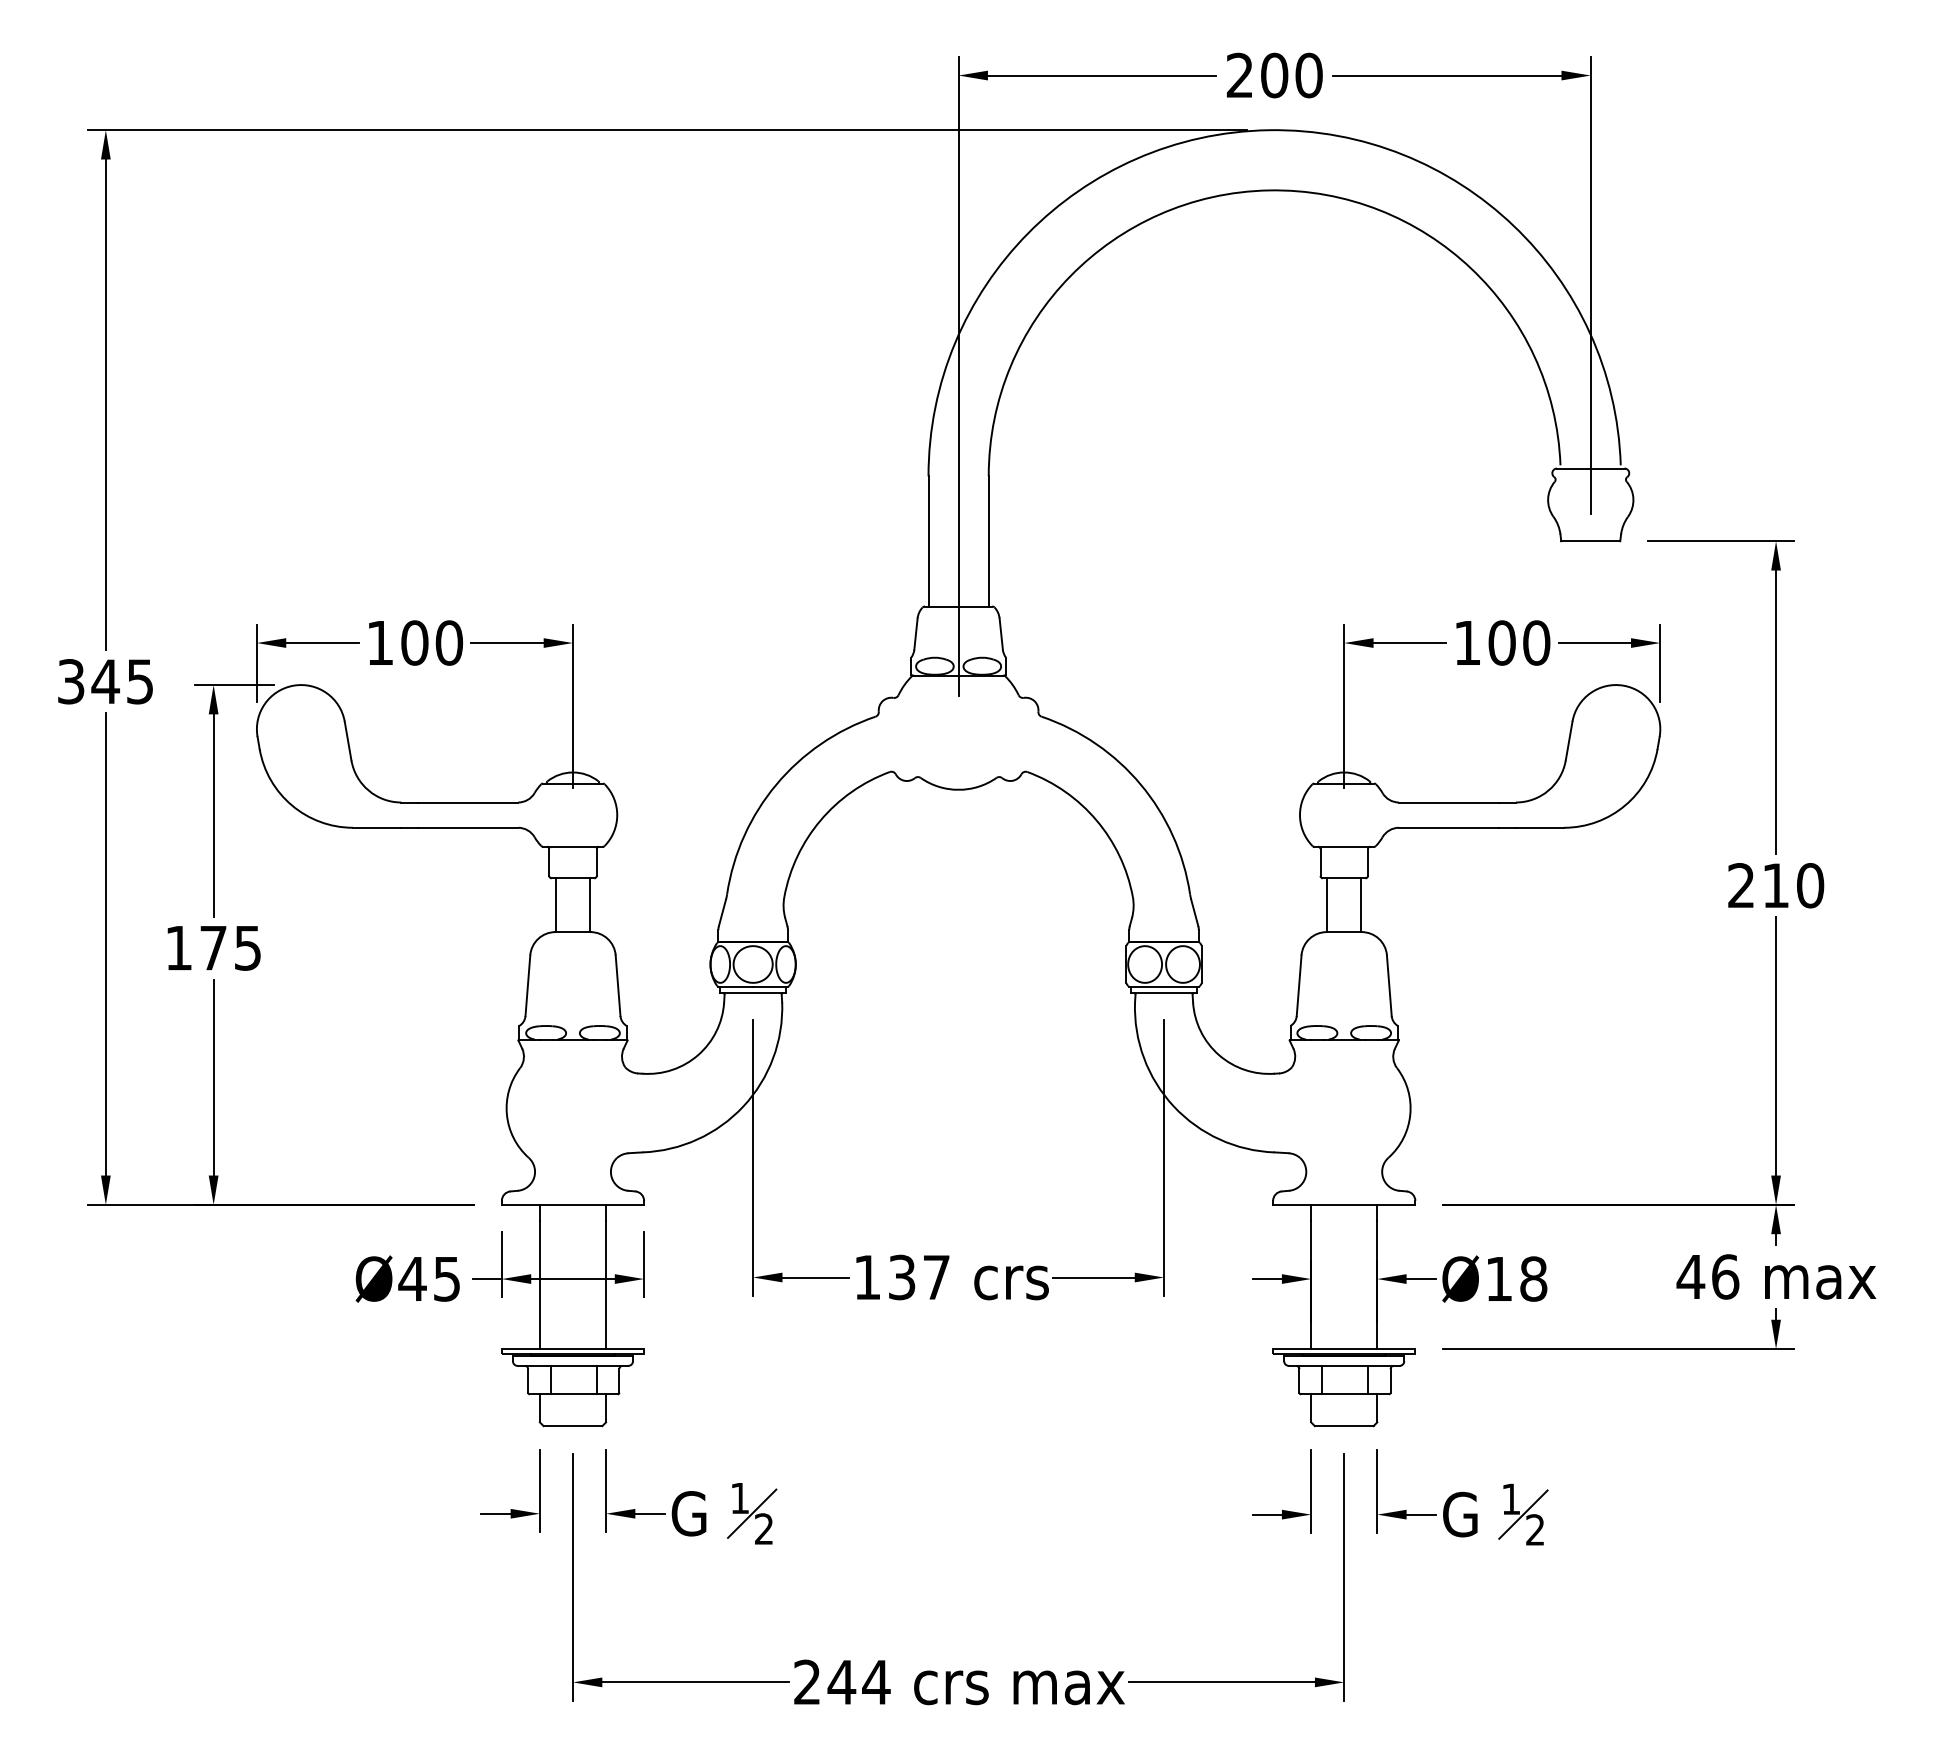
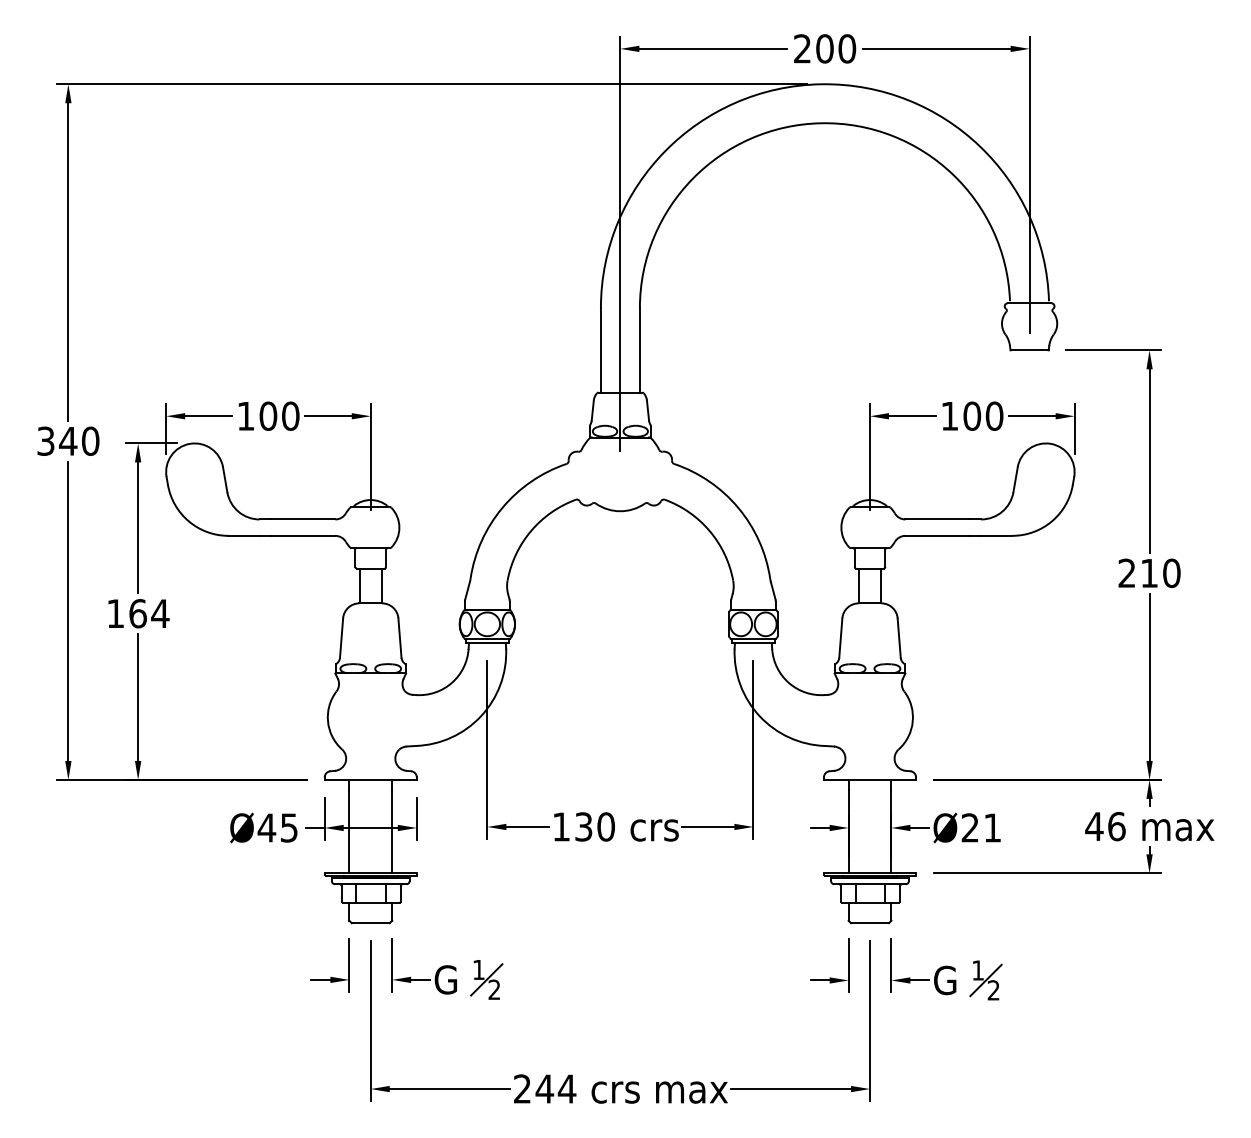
text: (140, 680) -> (90, 440), 345 -> 340
text: (231, 947) -> (149, 613), 175 -> 164
text: (935, 1276) -> (605, 826), 137 -> 130
text: (1516, 1278) -> (981, 827), Ø18 -> Ø21

